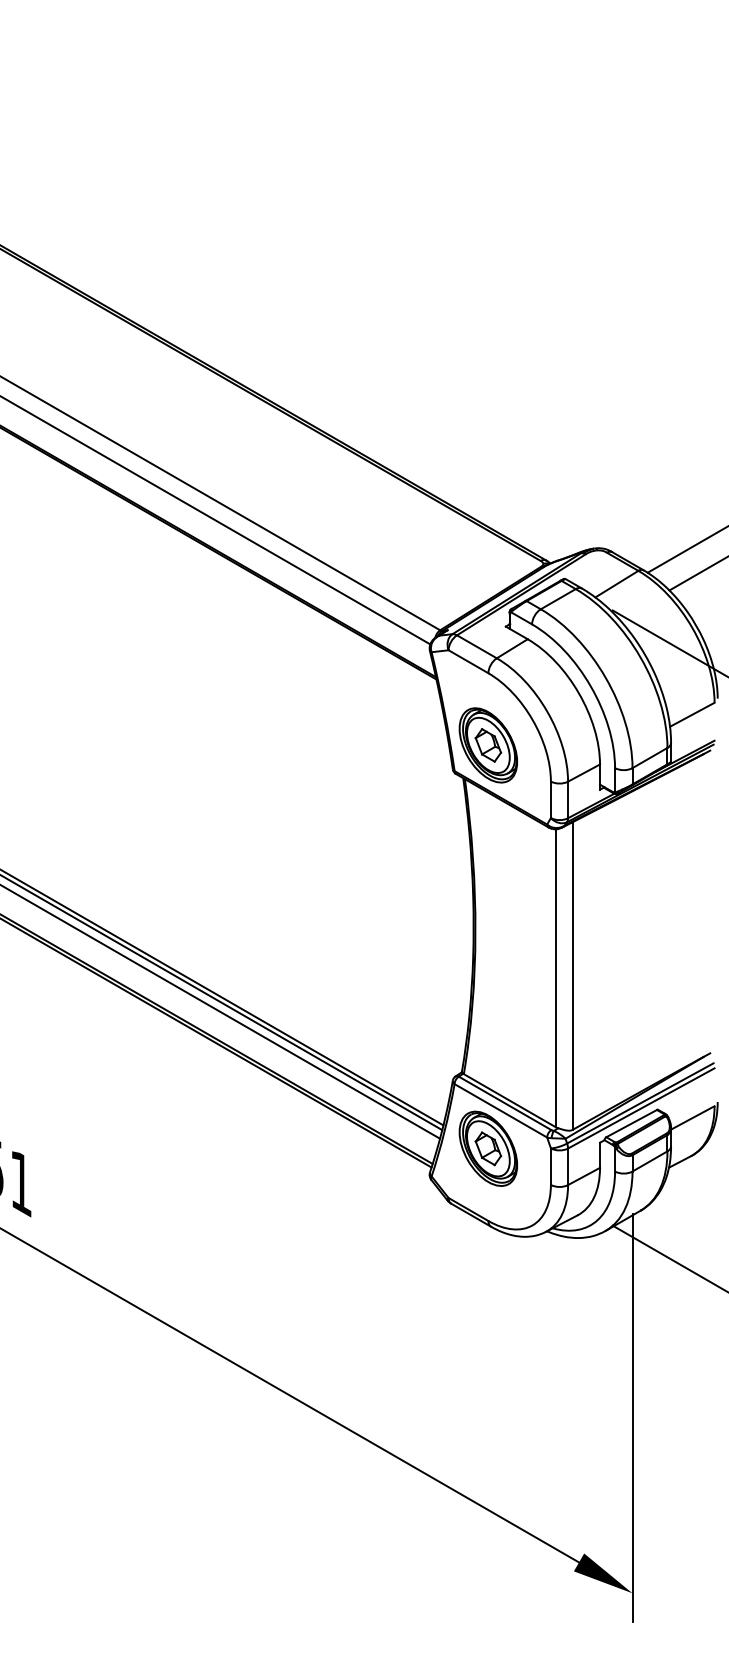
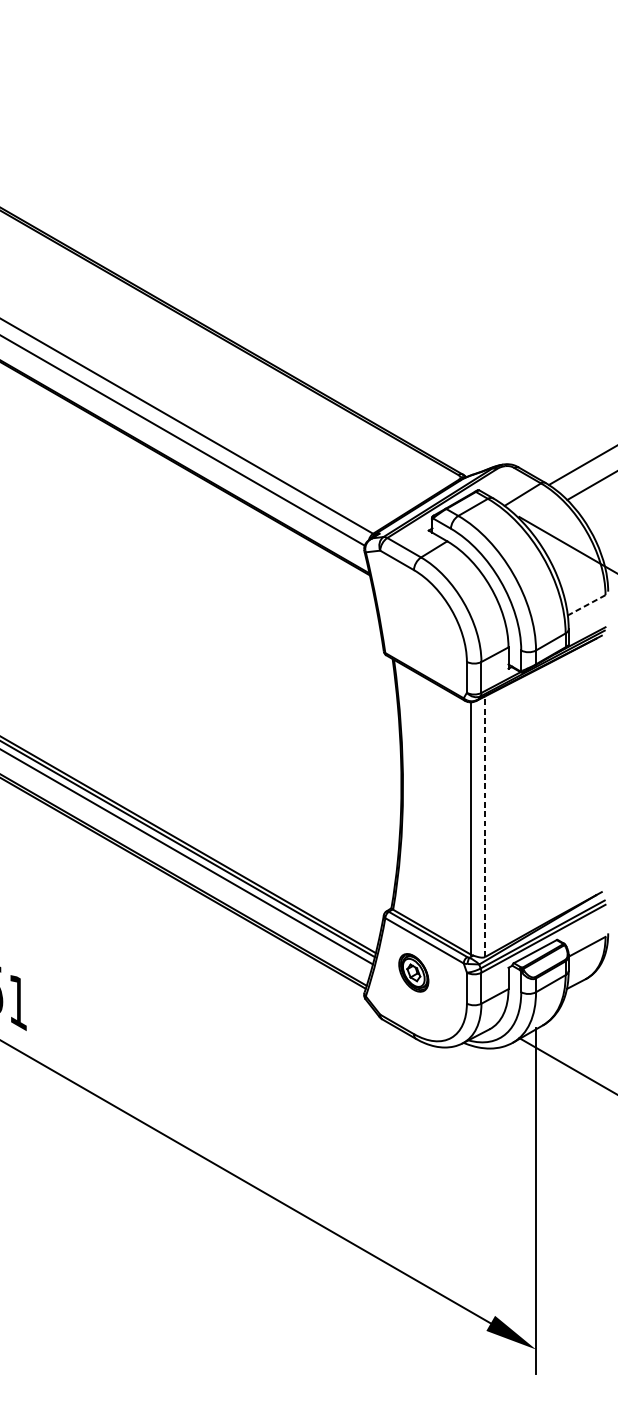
line: (691, 715) -> (586, 605), solid -> dashed
part: (487, 745) -> (413, 631), removed
line: (572, 976) -> (485, 827), solid -> dashed
part: (487, 1148) -> (413, 972), size x0.6

